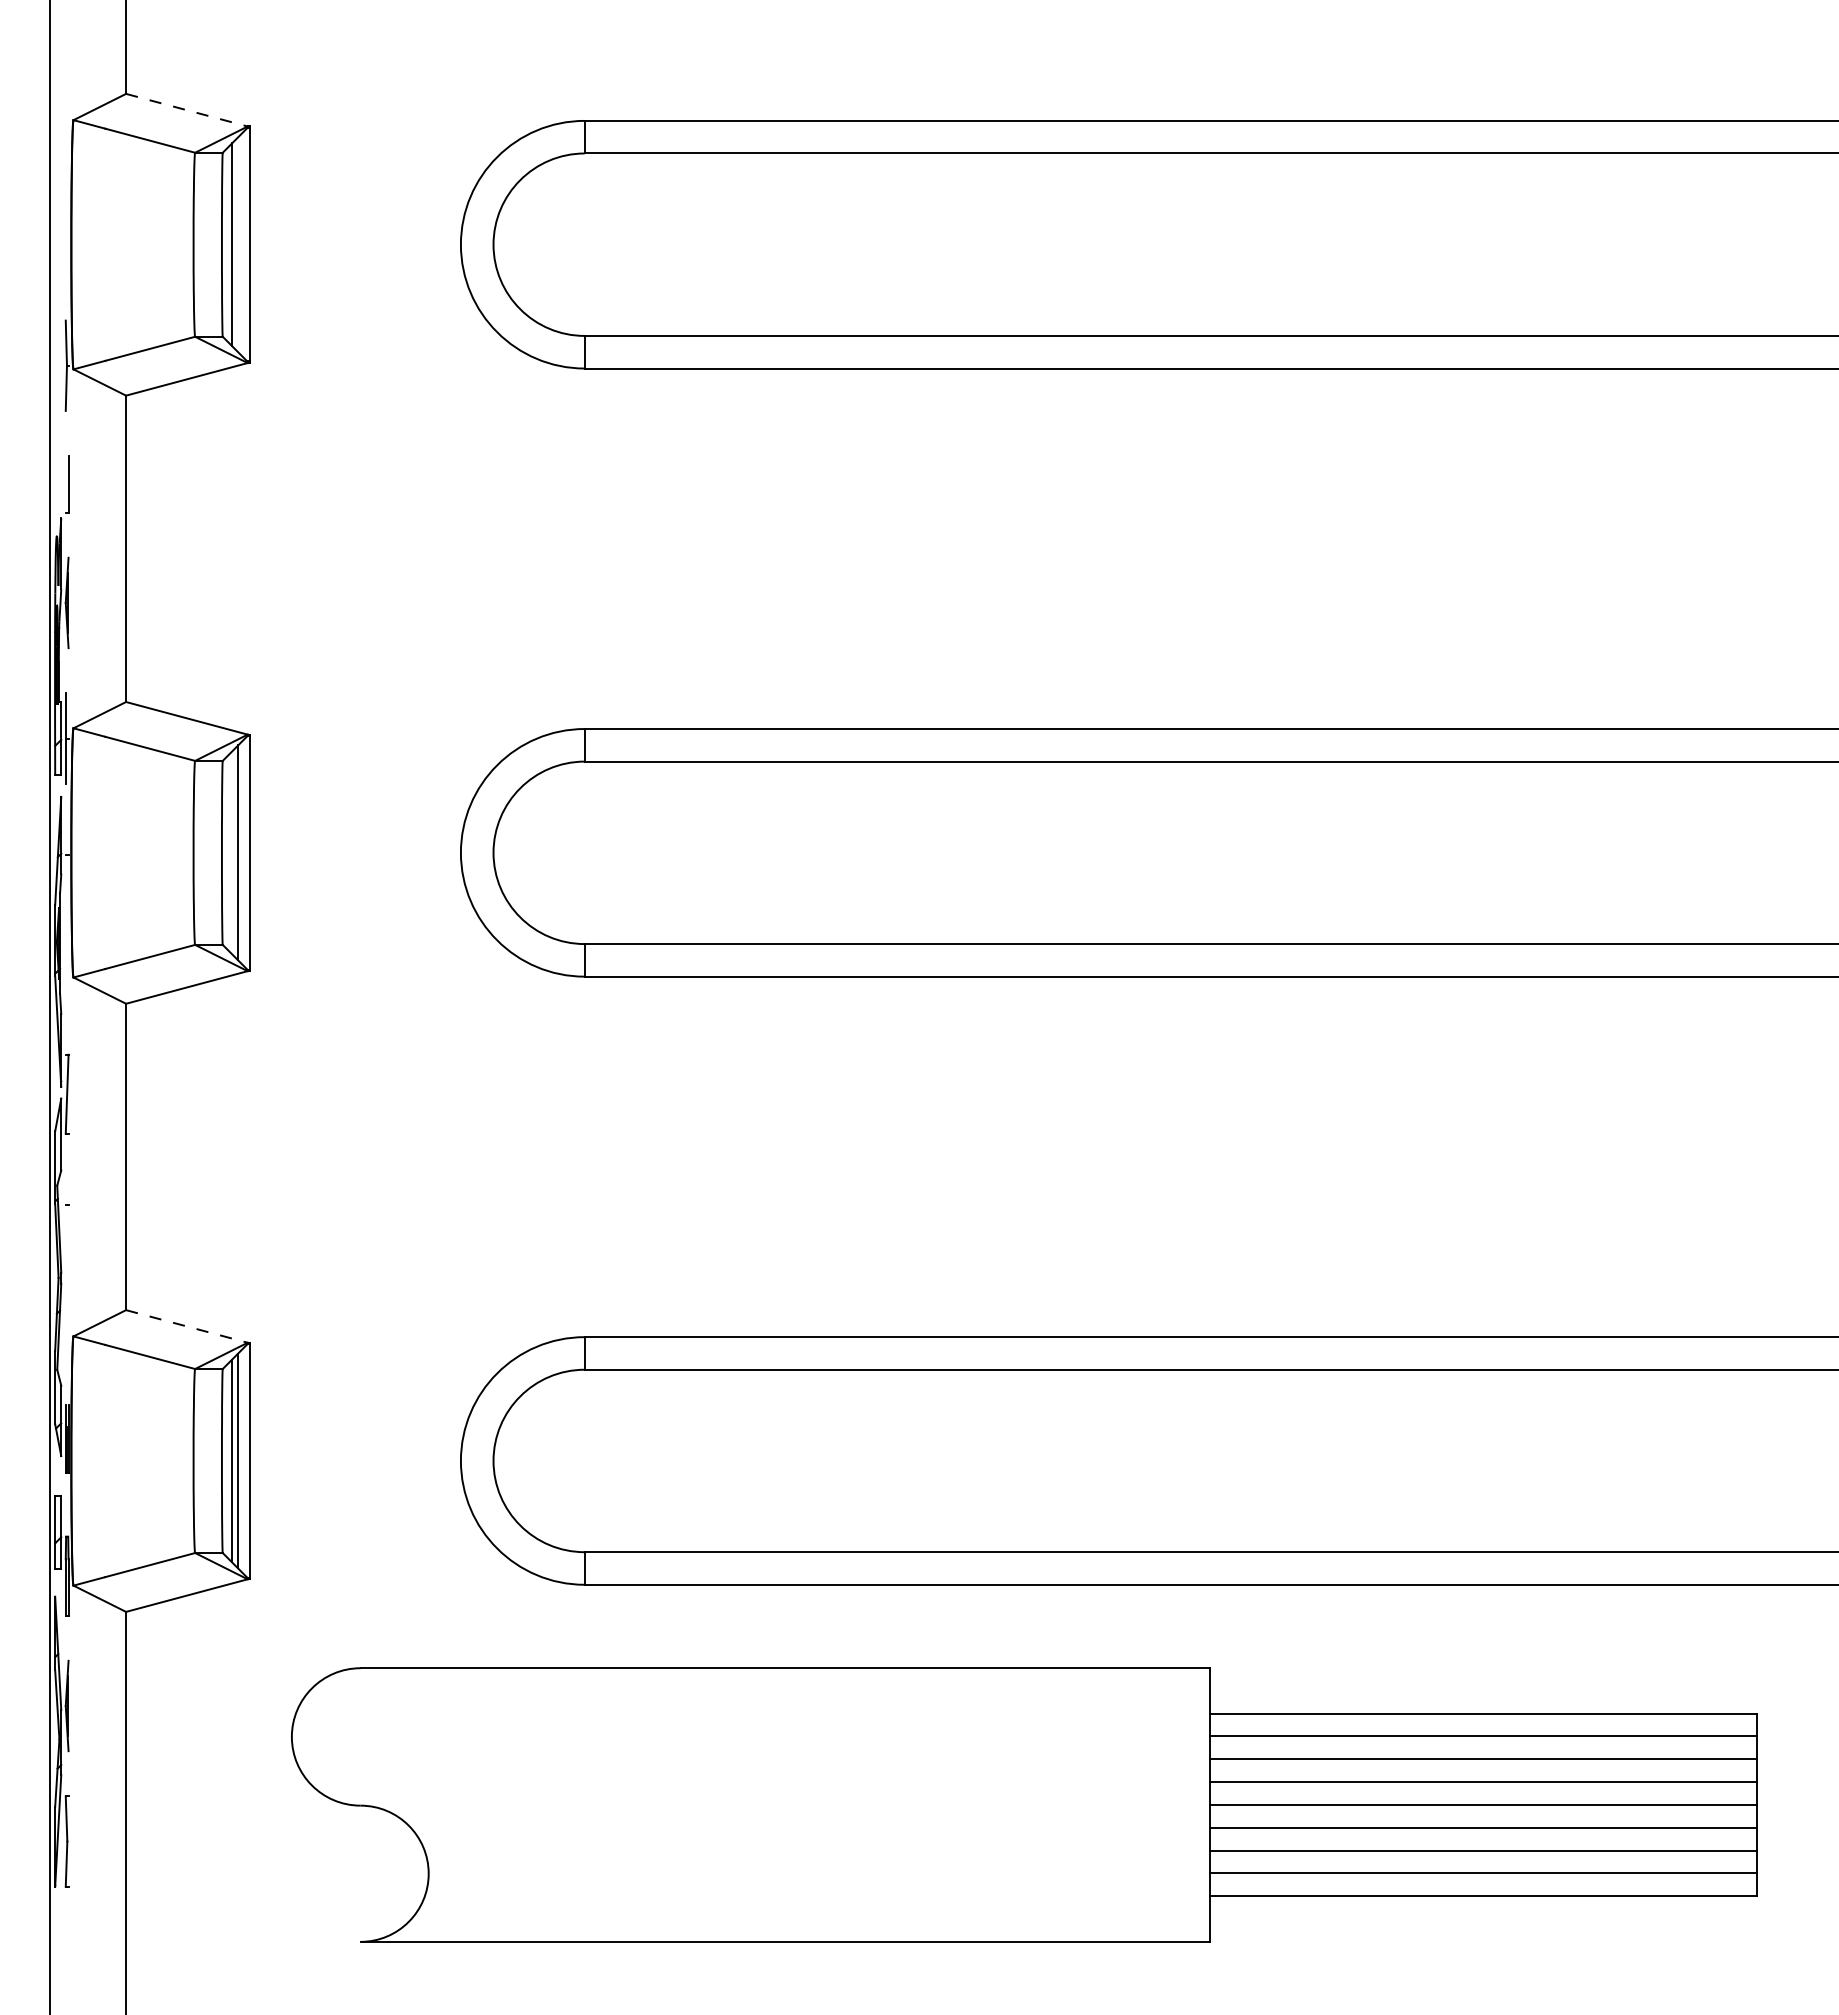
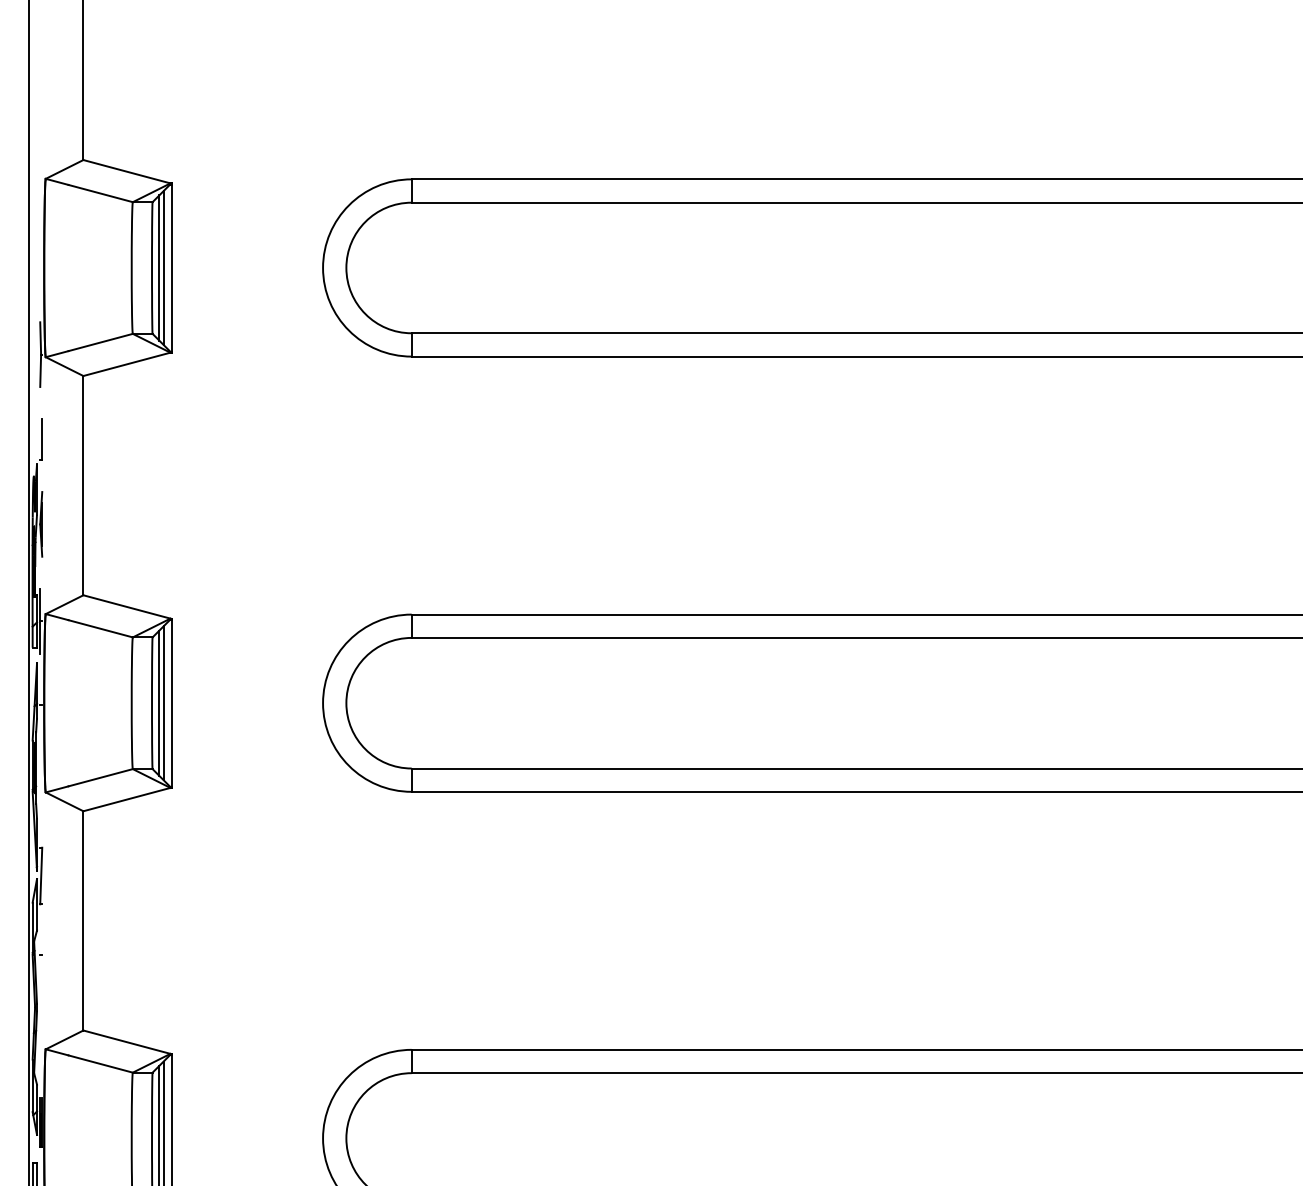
line: (186, 110) -> (126, 171), dashed -> solid
line: (238, 244) -> (163, 267), added
line: (232, 852) -> (159, 702), added
line: (186, 1326) -> (126, 1042), dashed -> solid

